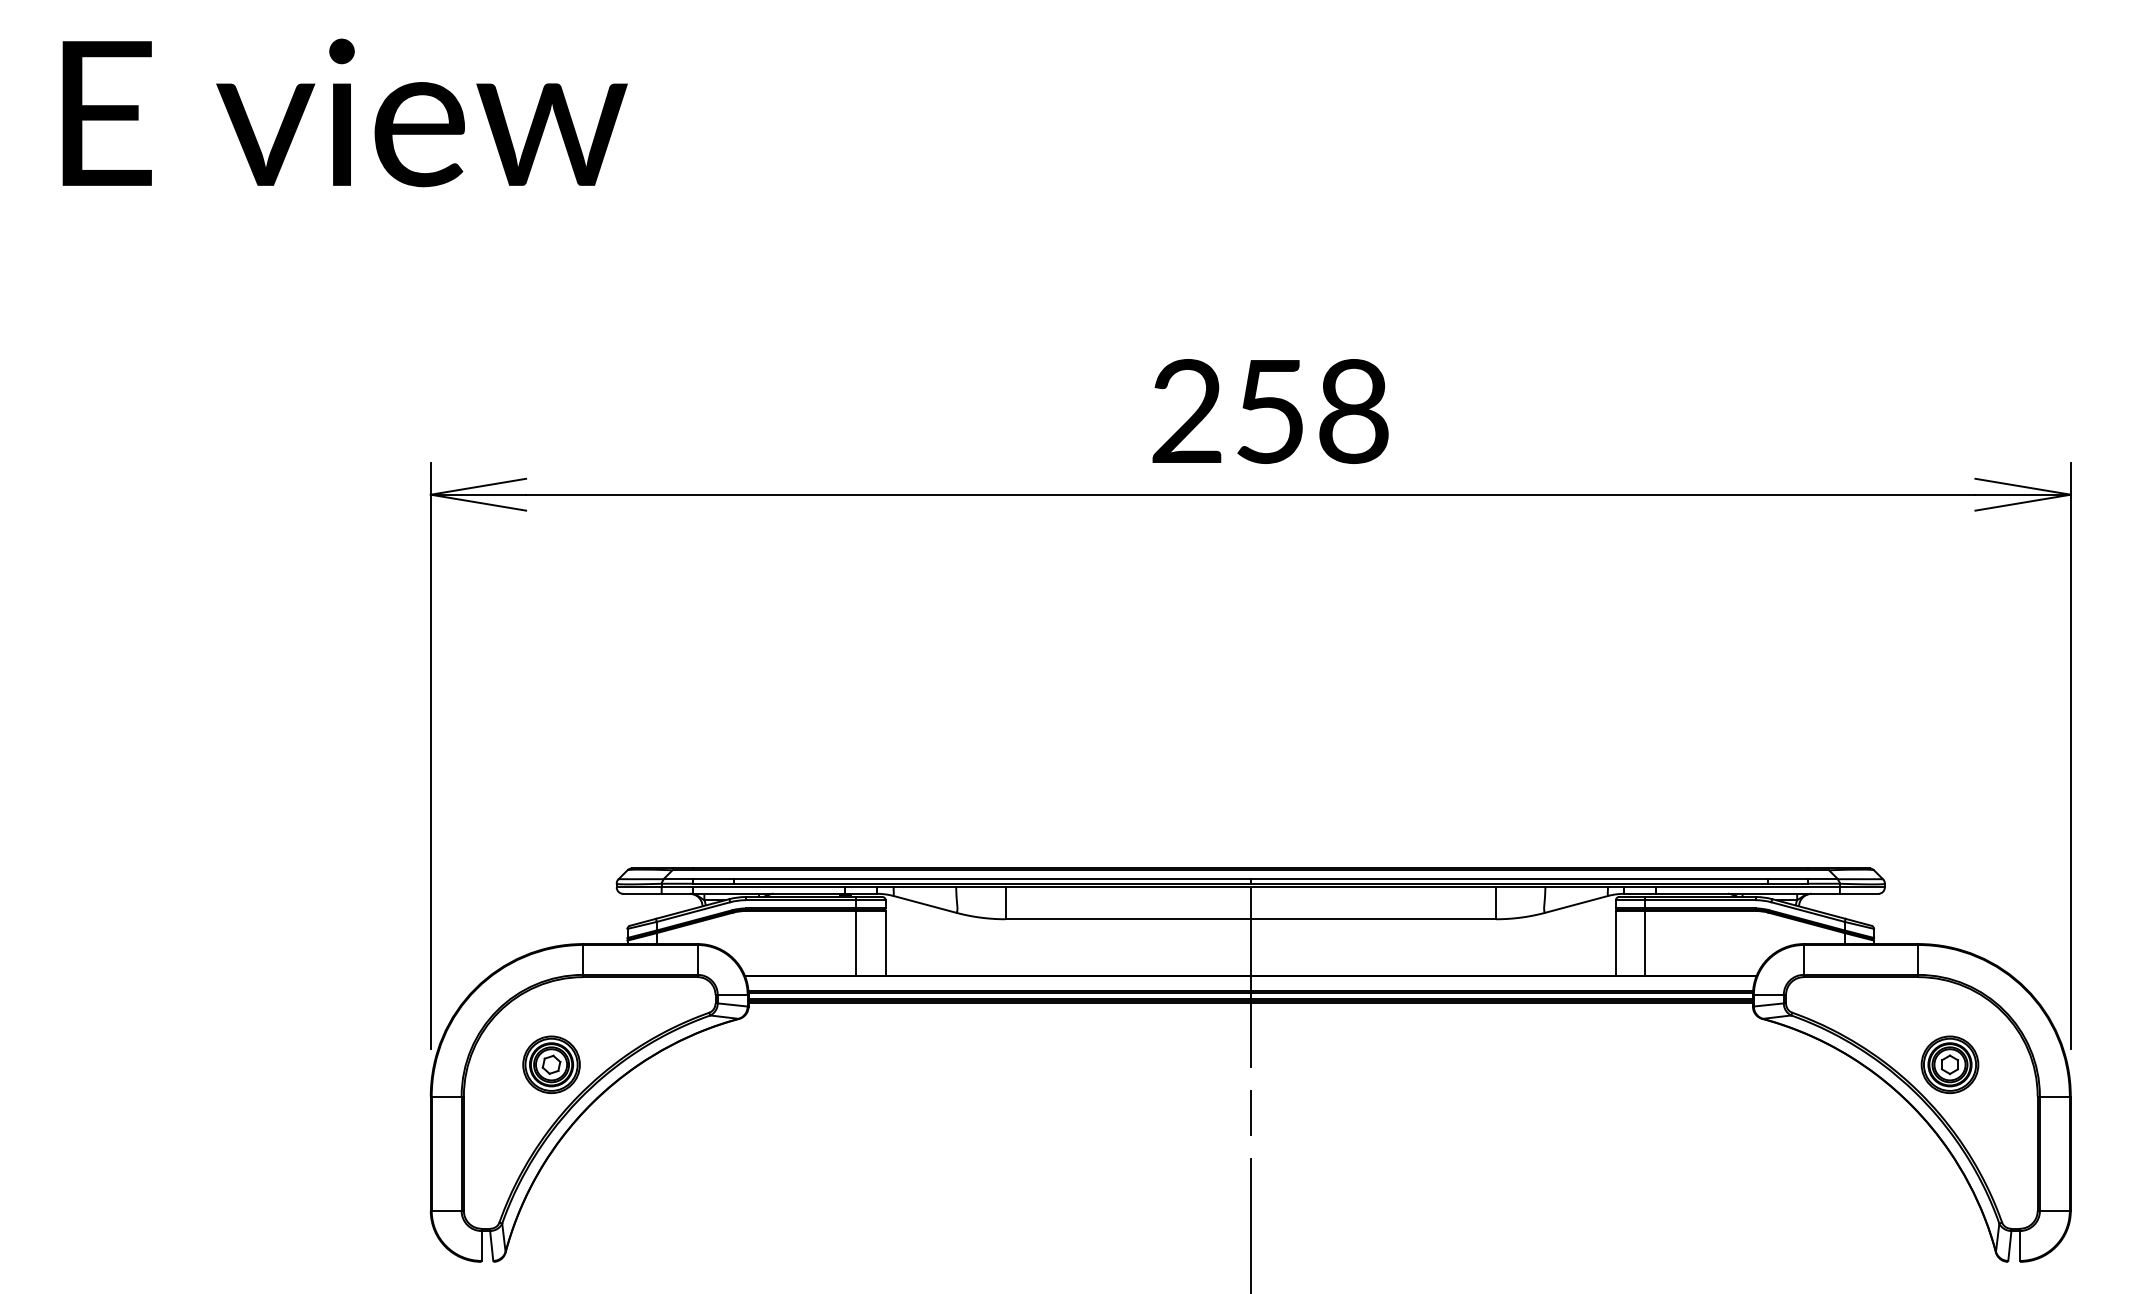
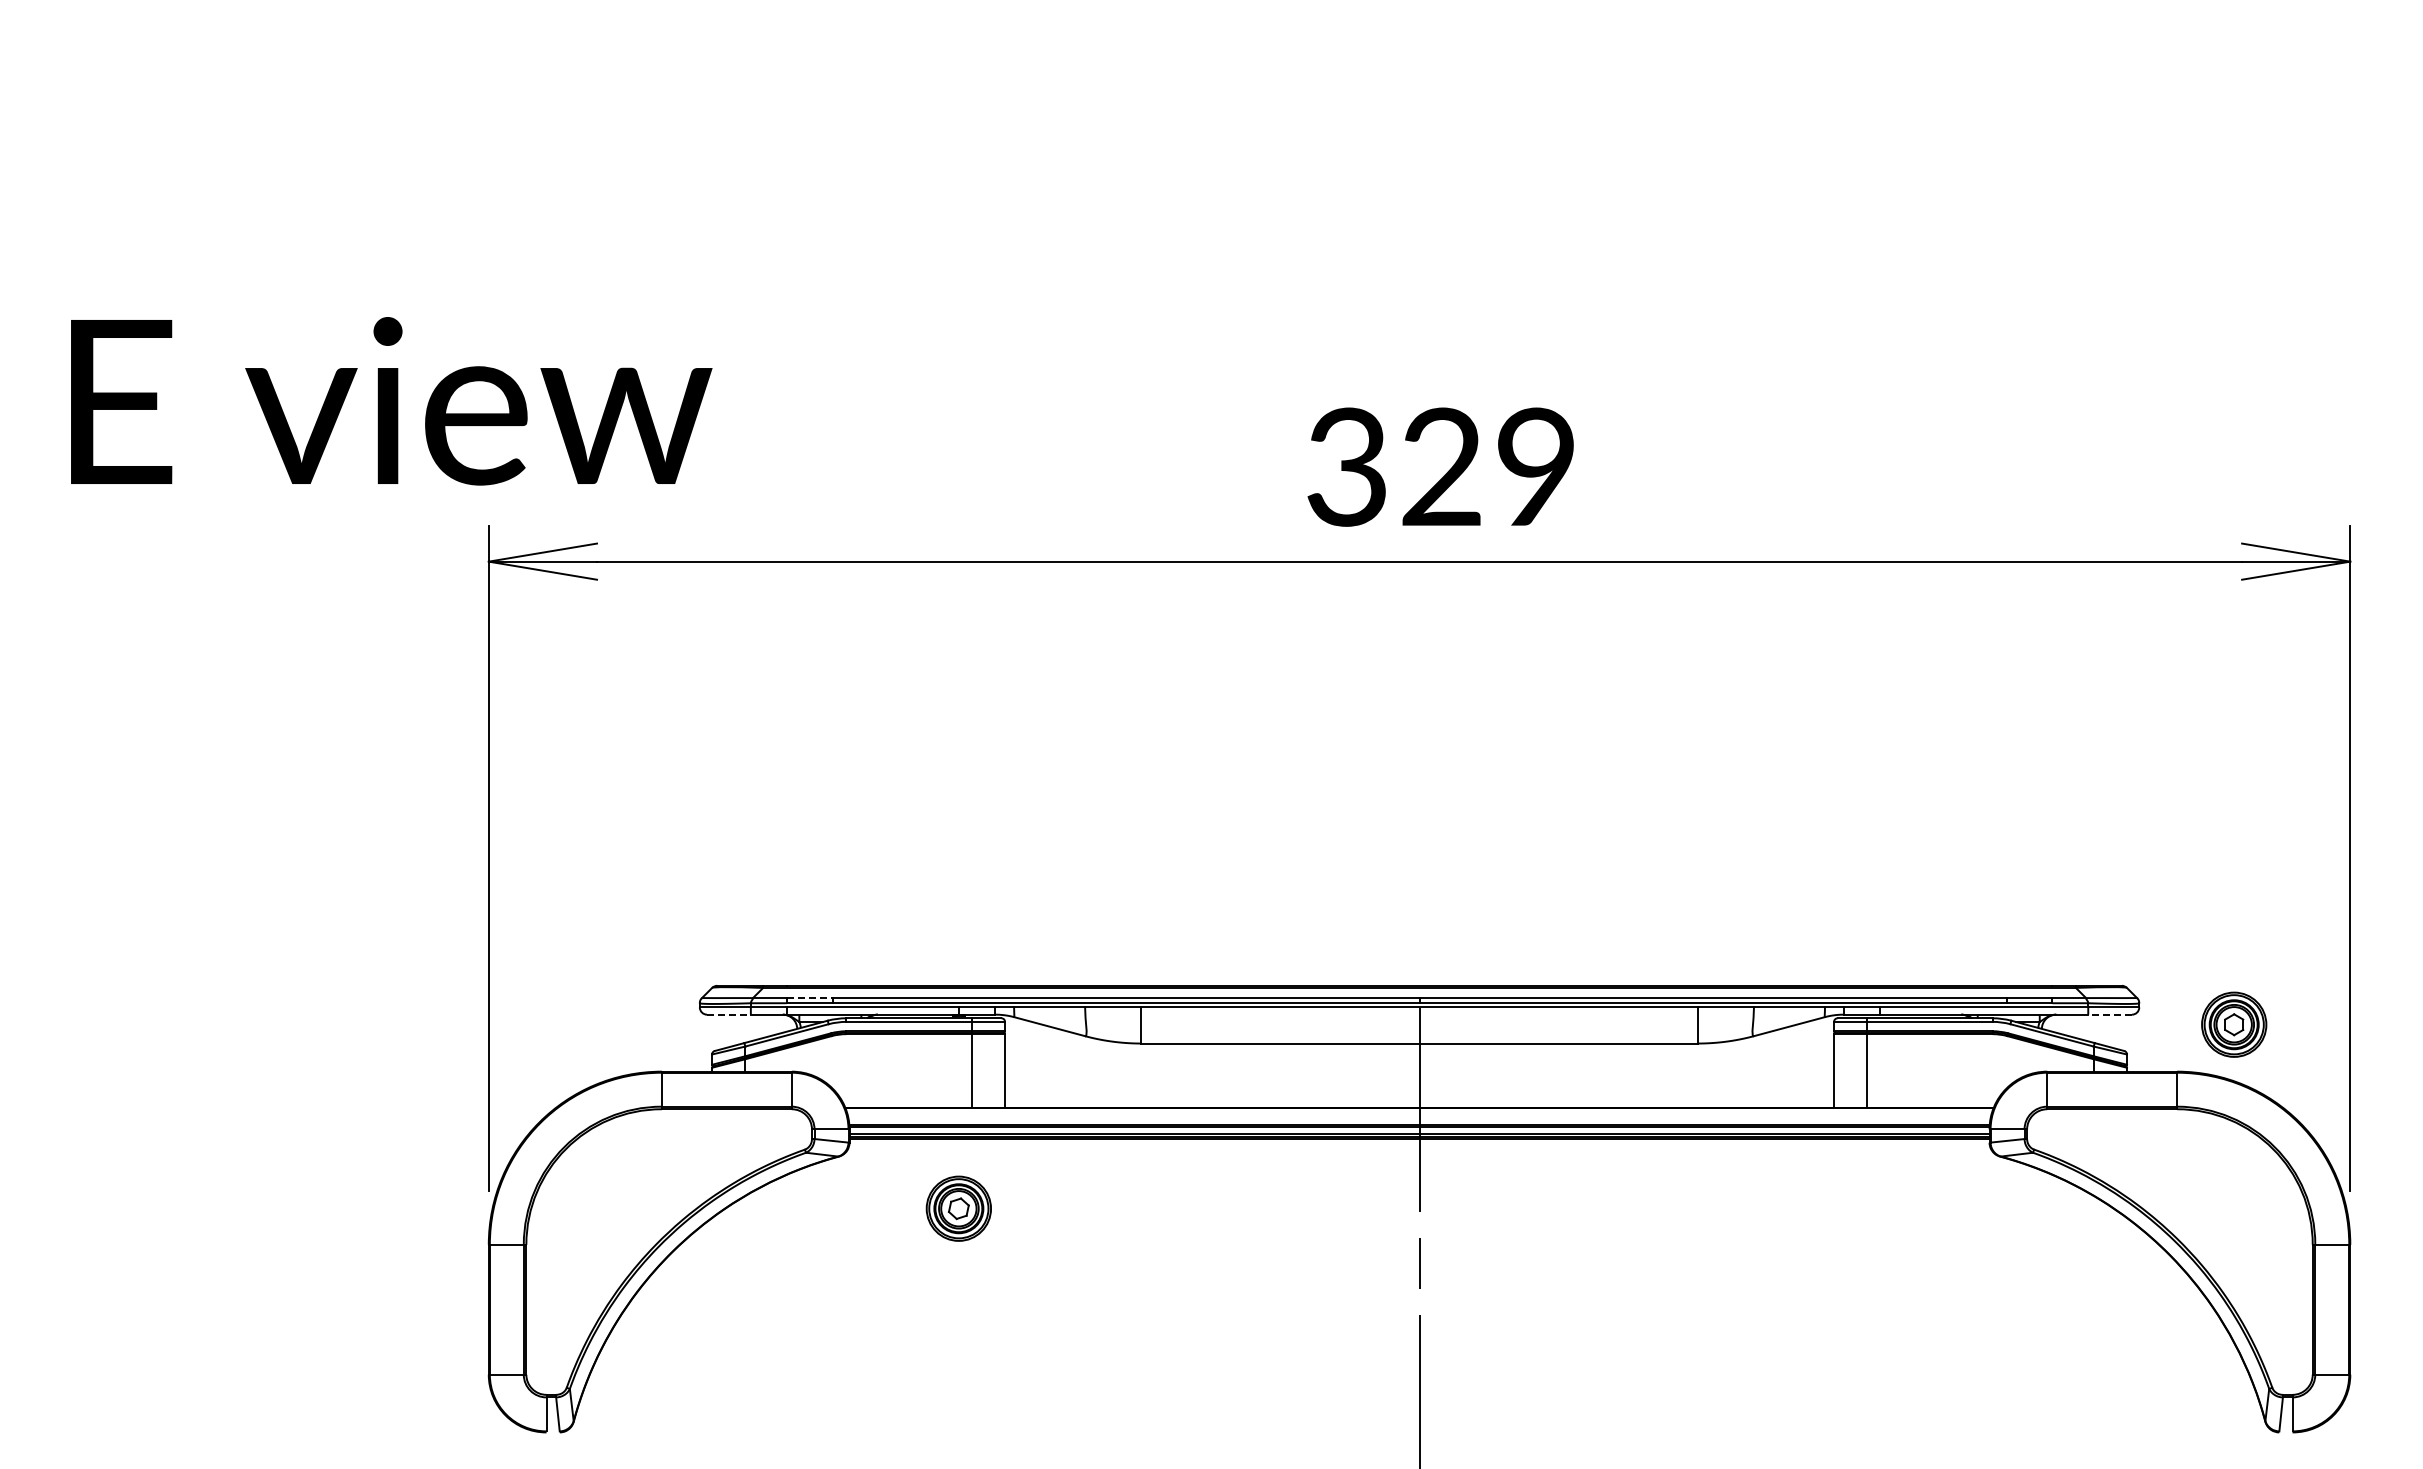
text: (345, 113) -> (391, 401), moved
text: (1270, 410) -> (1441, 466), 258 -> 329
line: (713, 879) -> (809, 998), solid -> dashed
line: (641, 893) -> (728, 1014), solid -> dashed
line: (1859, 893) -> (2110, 1014), solid -> dashed
part: (551, 1064) -> (958, 1208), moved
part: (1950, 1064) -> (2234, 1024), moved

